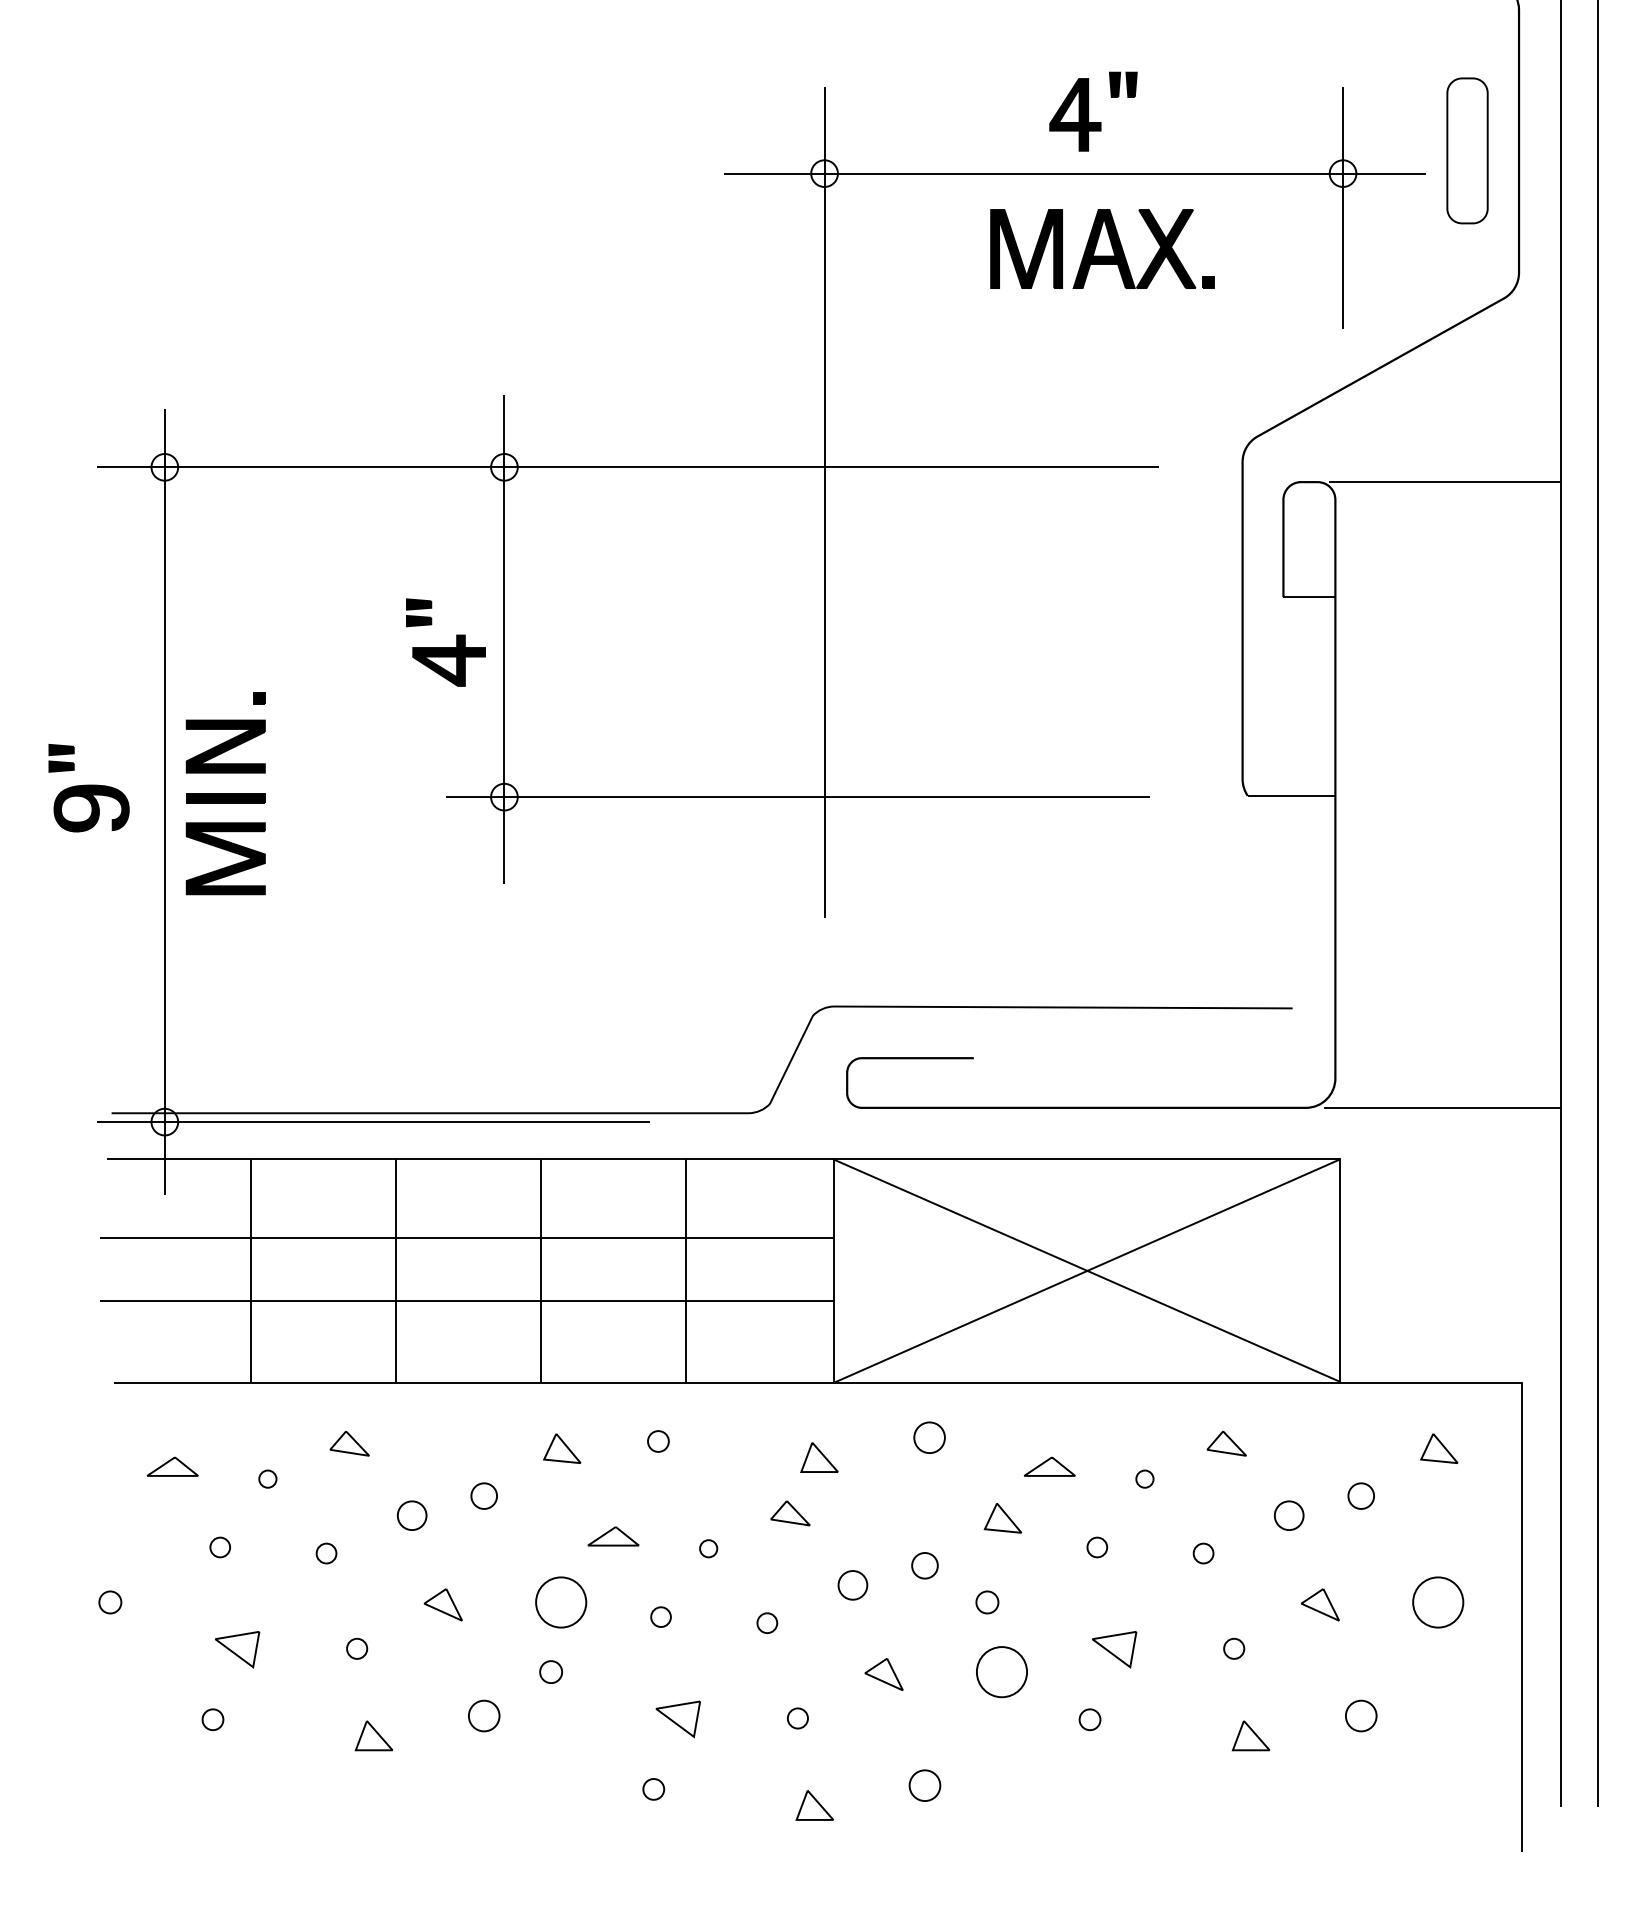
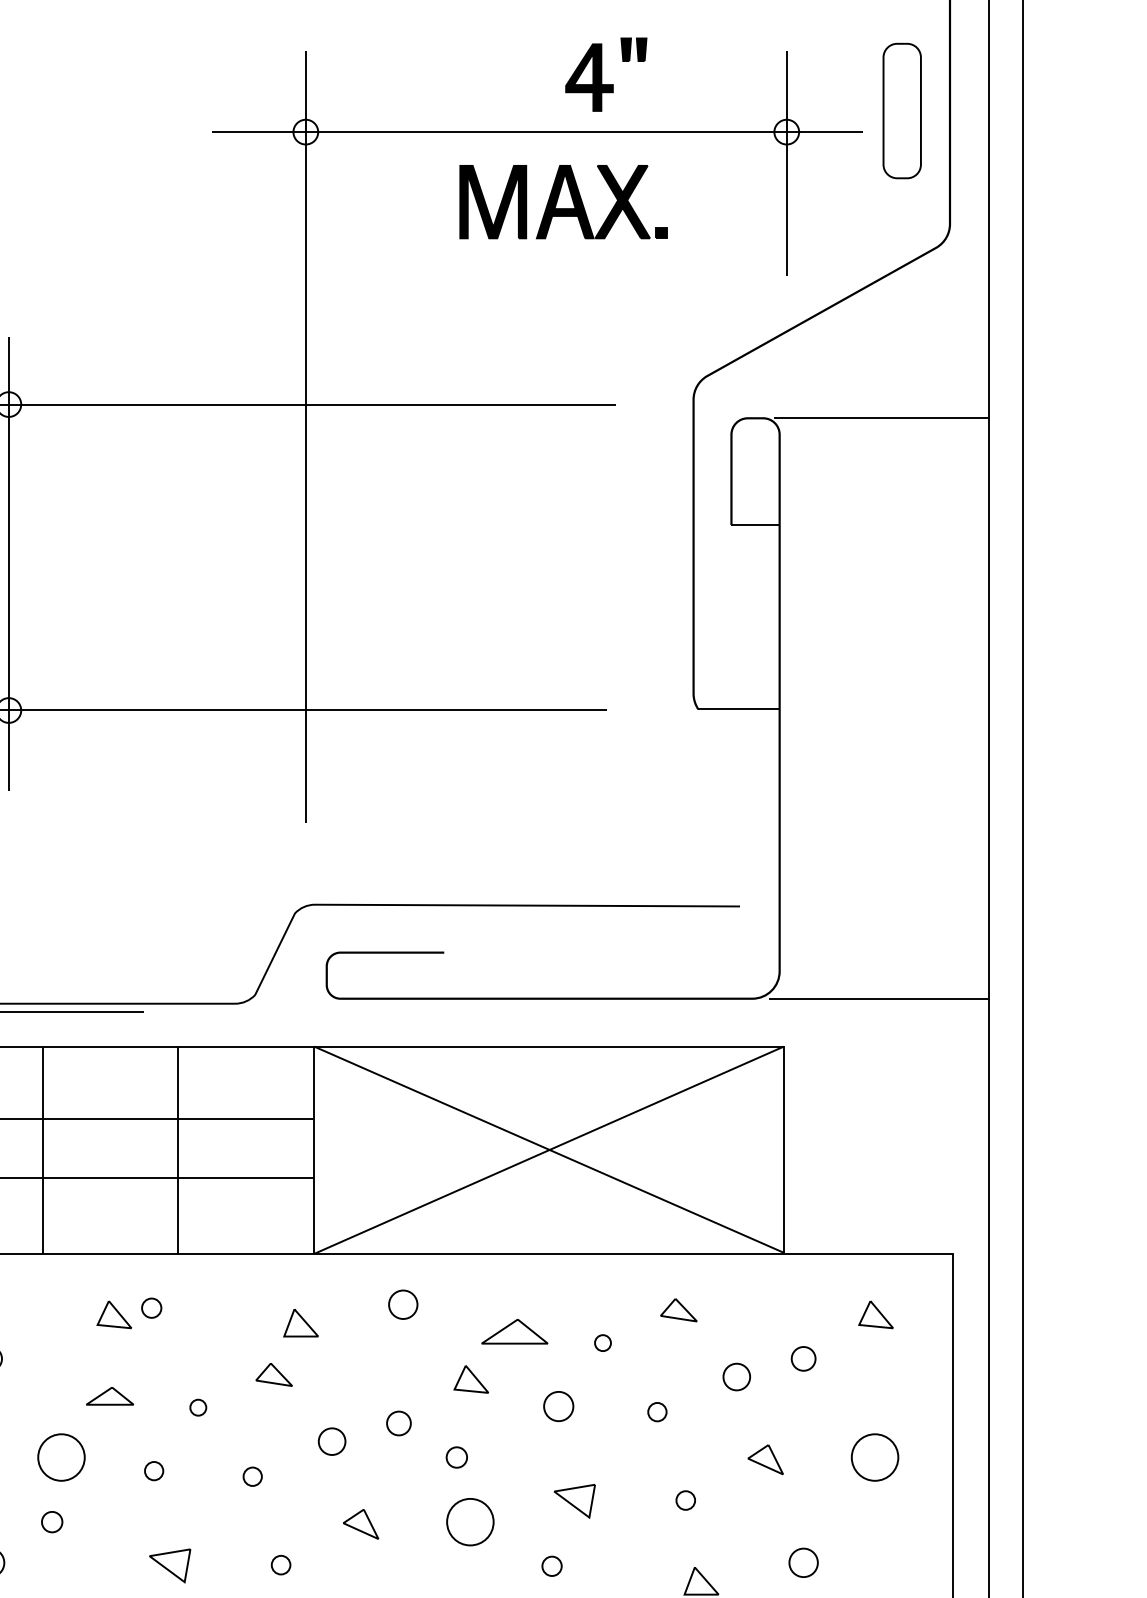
part: (1093, 111) -> (606, 74), moved
part: (562, 1448) -> (114, 1314), moved
part: (1049, 1466) -> (514, 1331), size x1.4
part: (1097, 1547) -> (558, 1406), size x1.6

